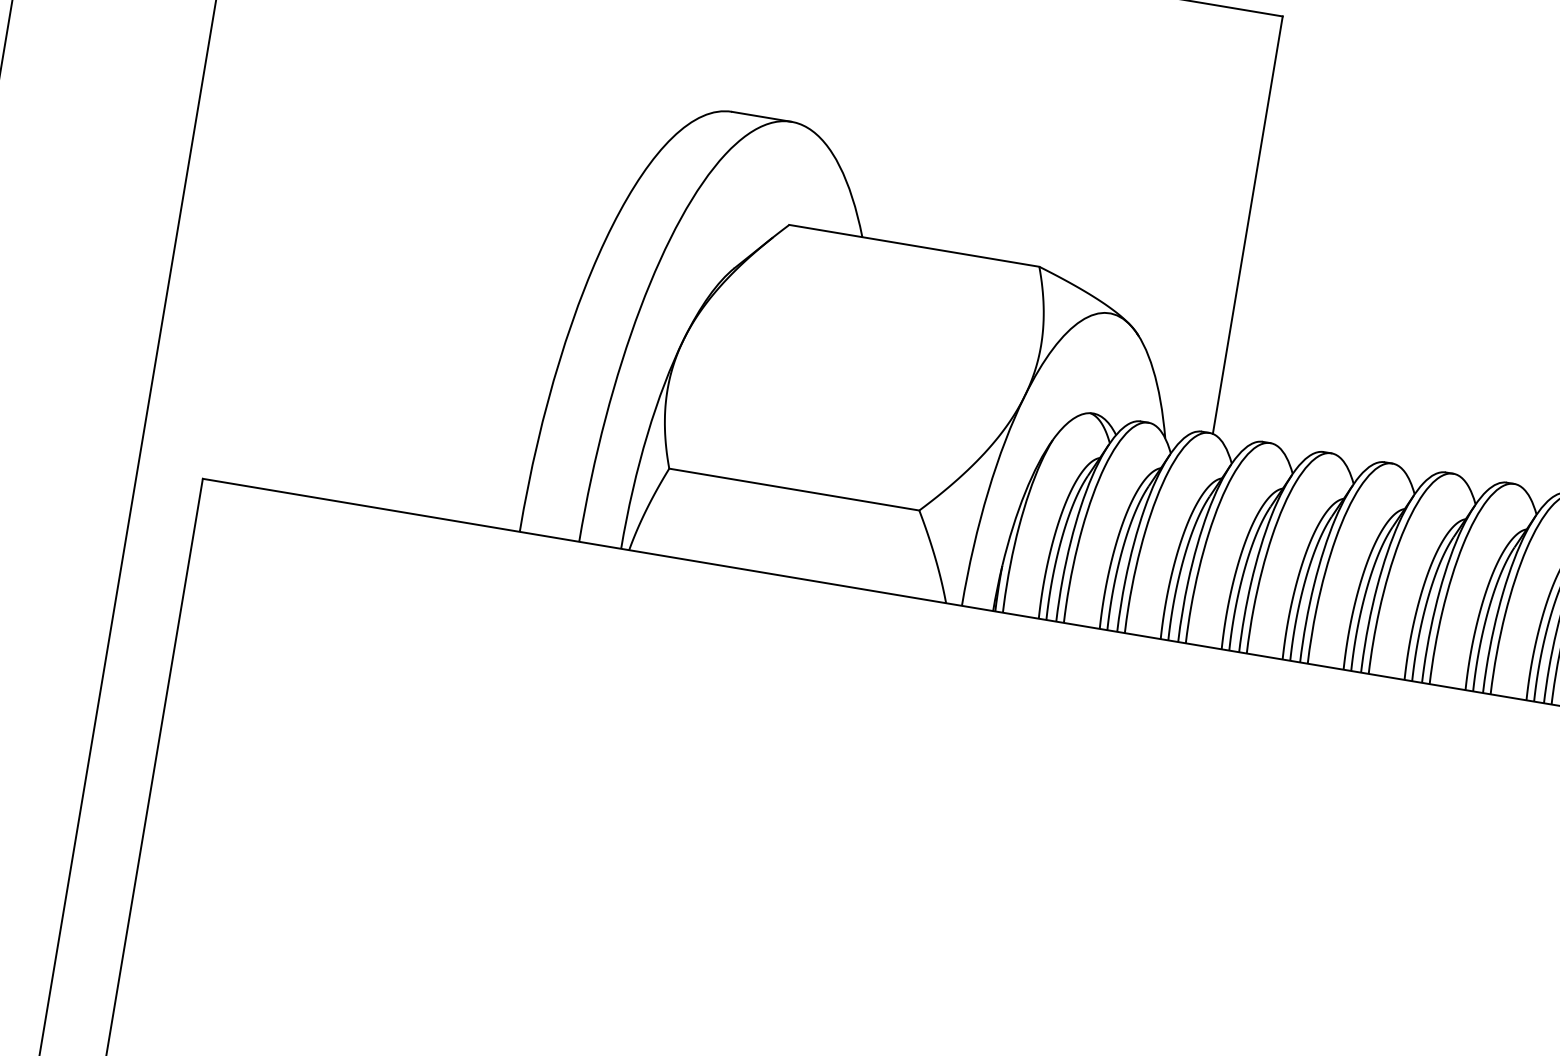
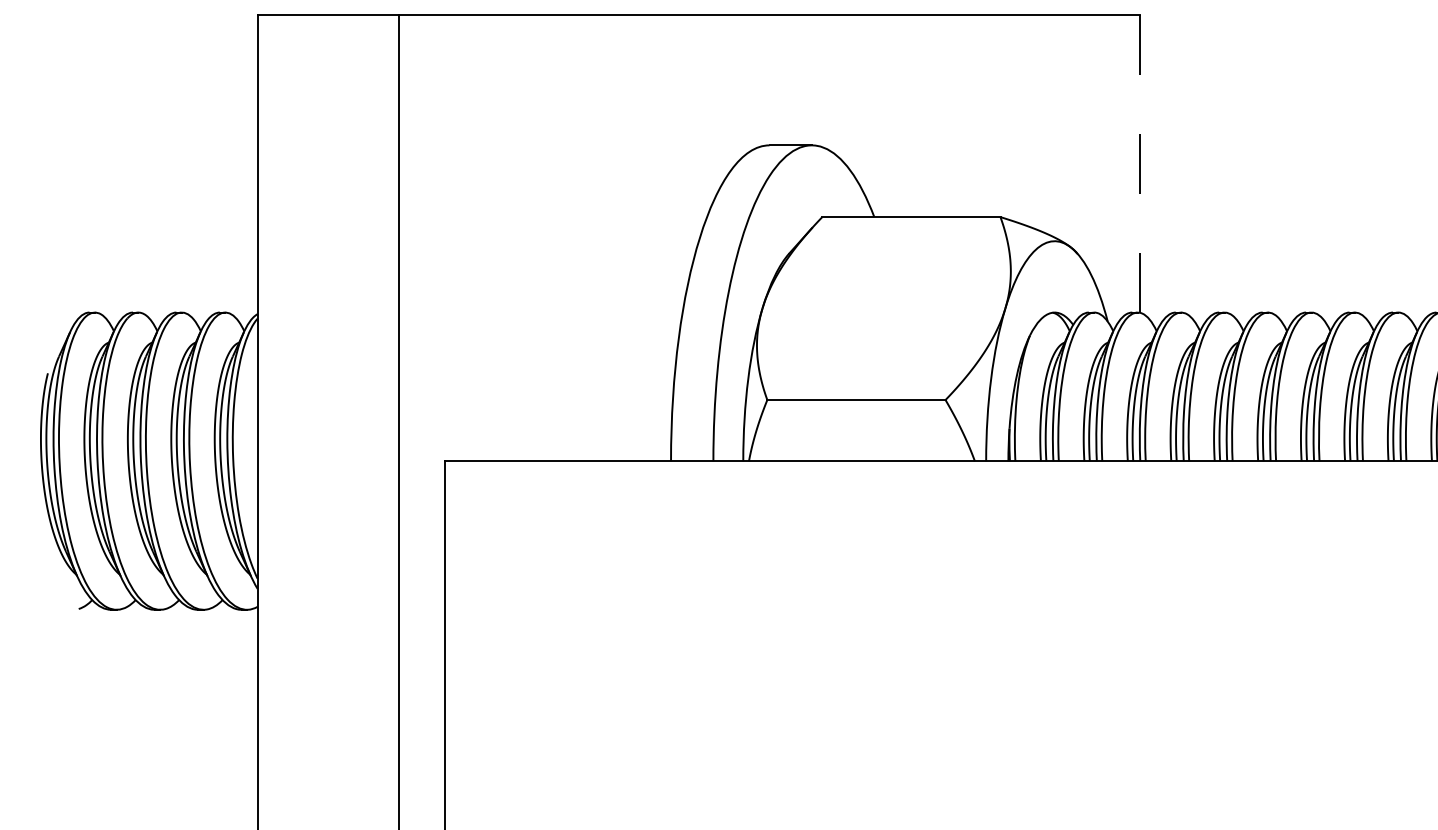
line: (1248, 225) -> (1140, 164), solid -> dashed

